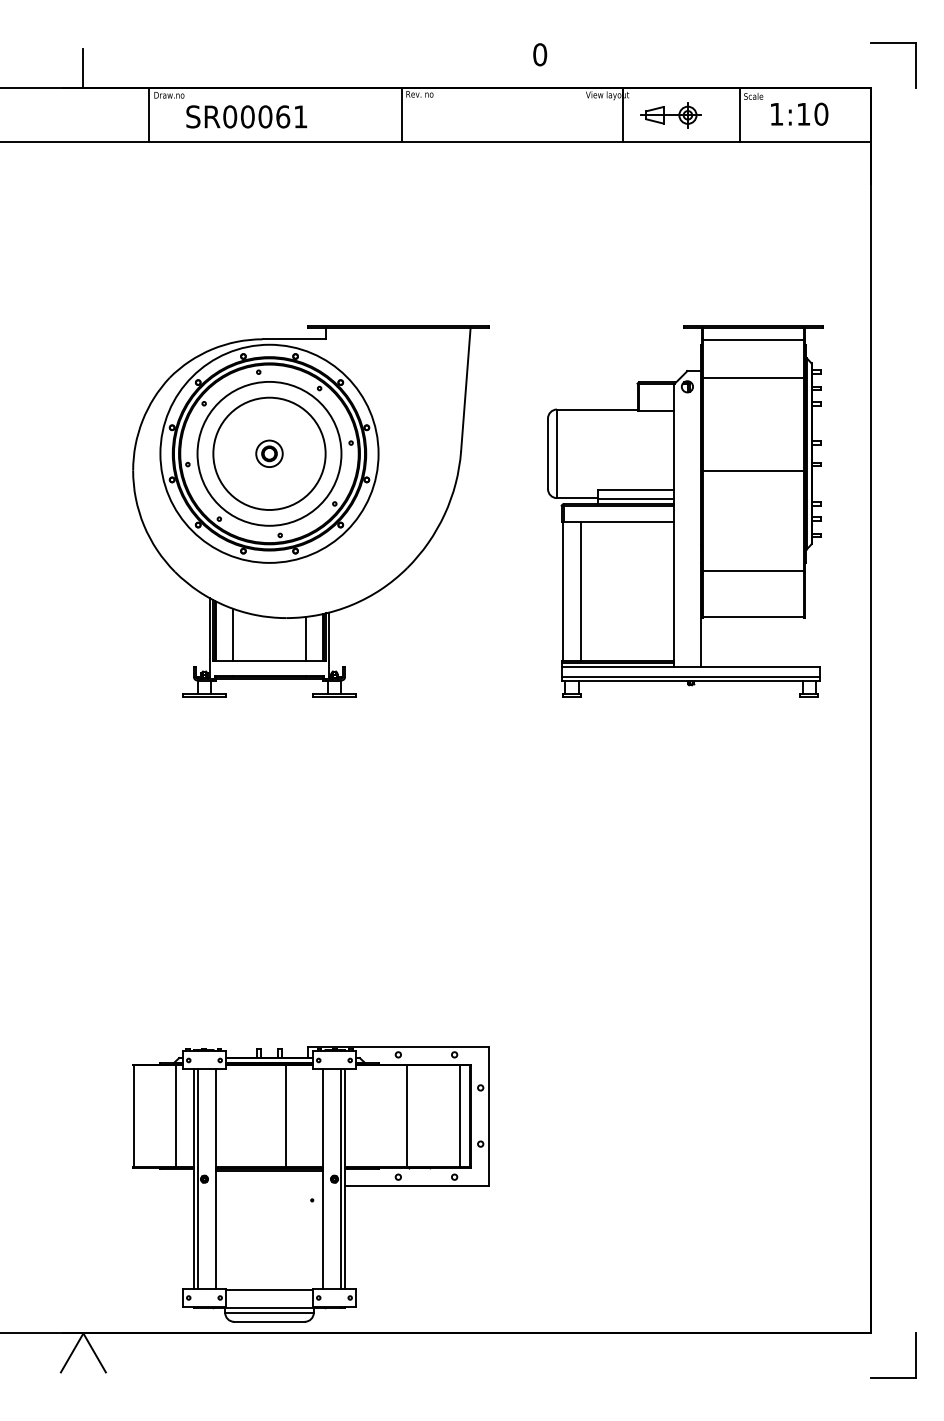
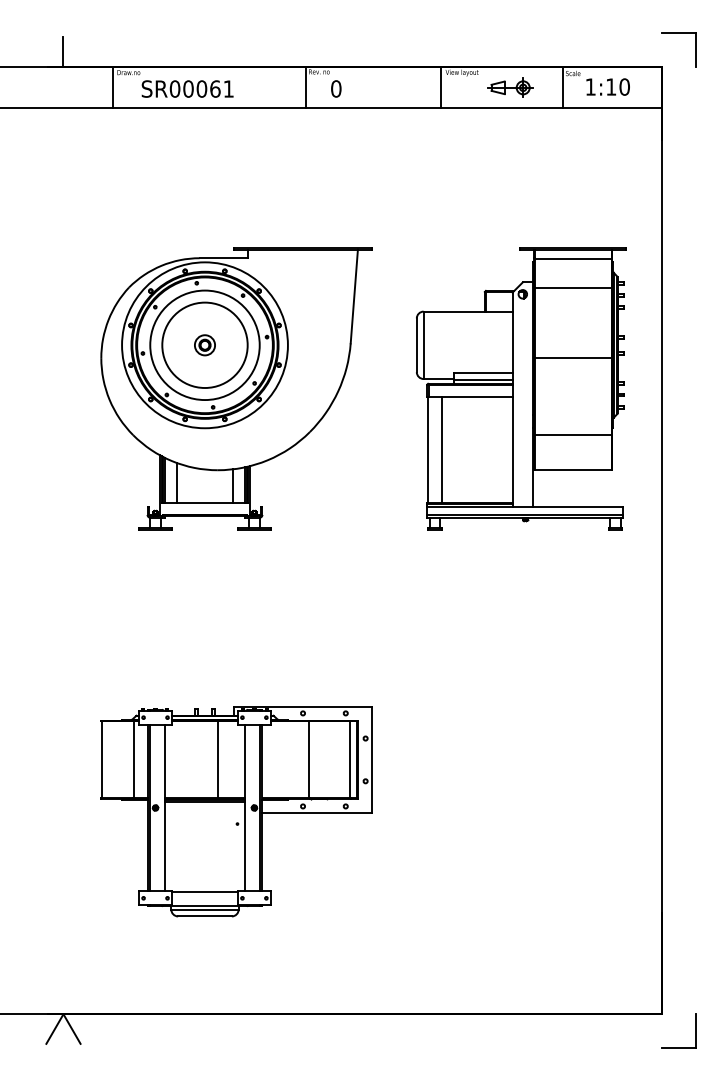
text: (540, 54) -> (336, 88), moved
line: (622, 114) -> (440, 87), moved
part: (310, 1184) -> (236, 811), moved

